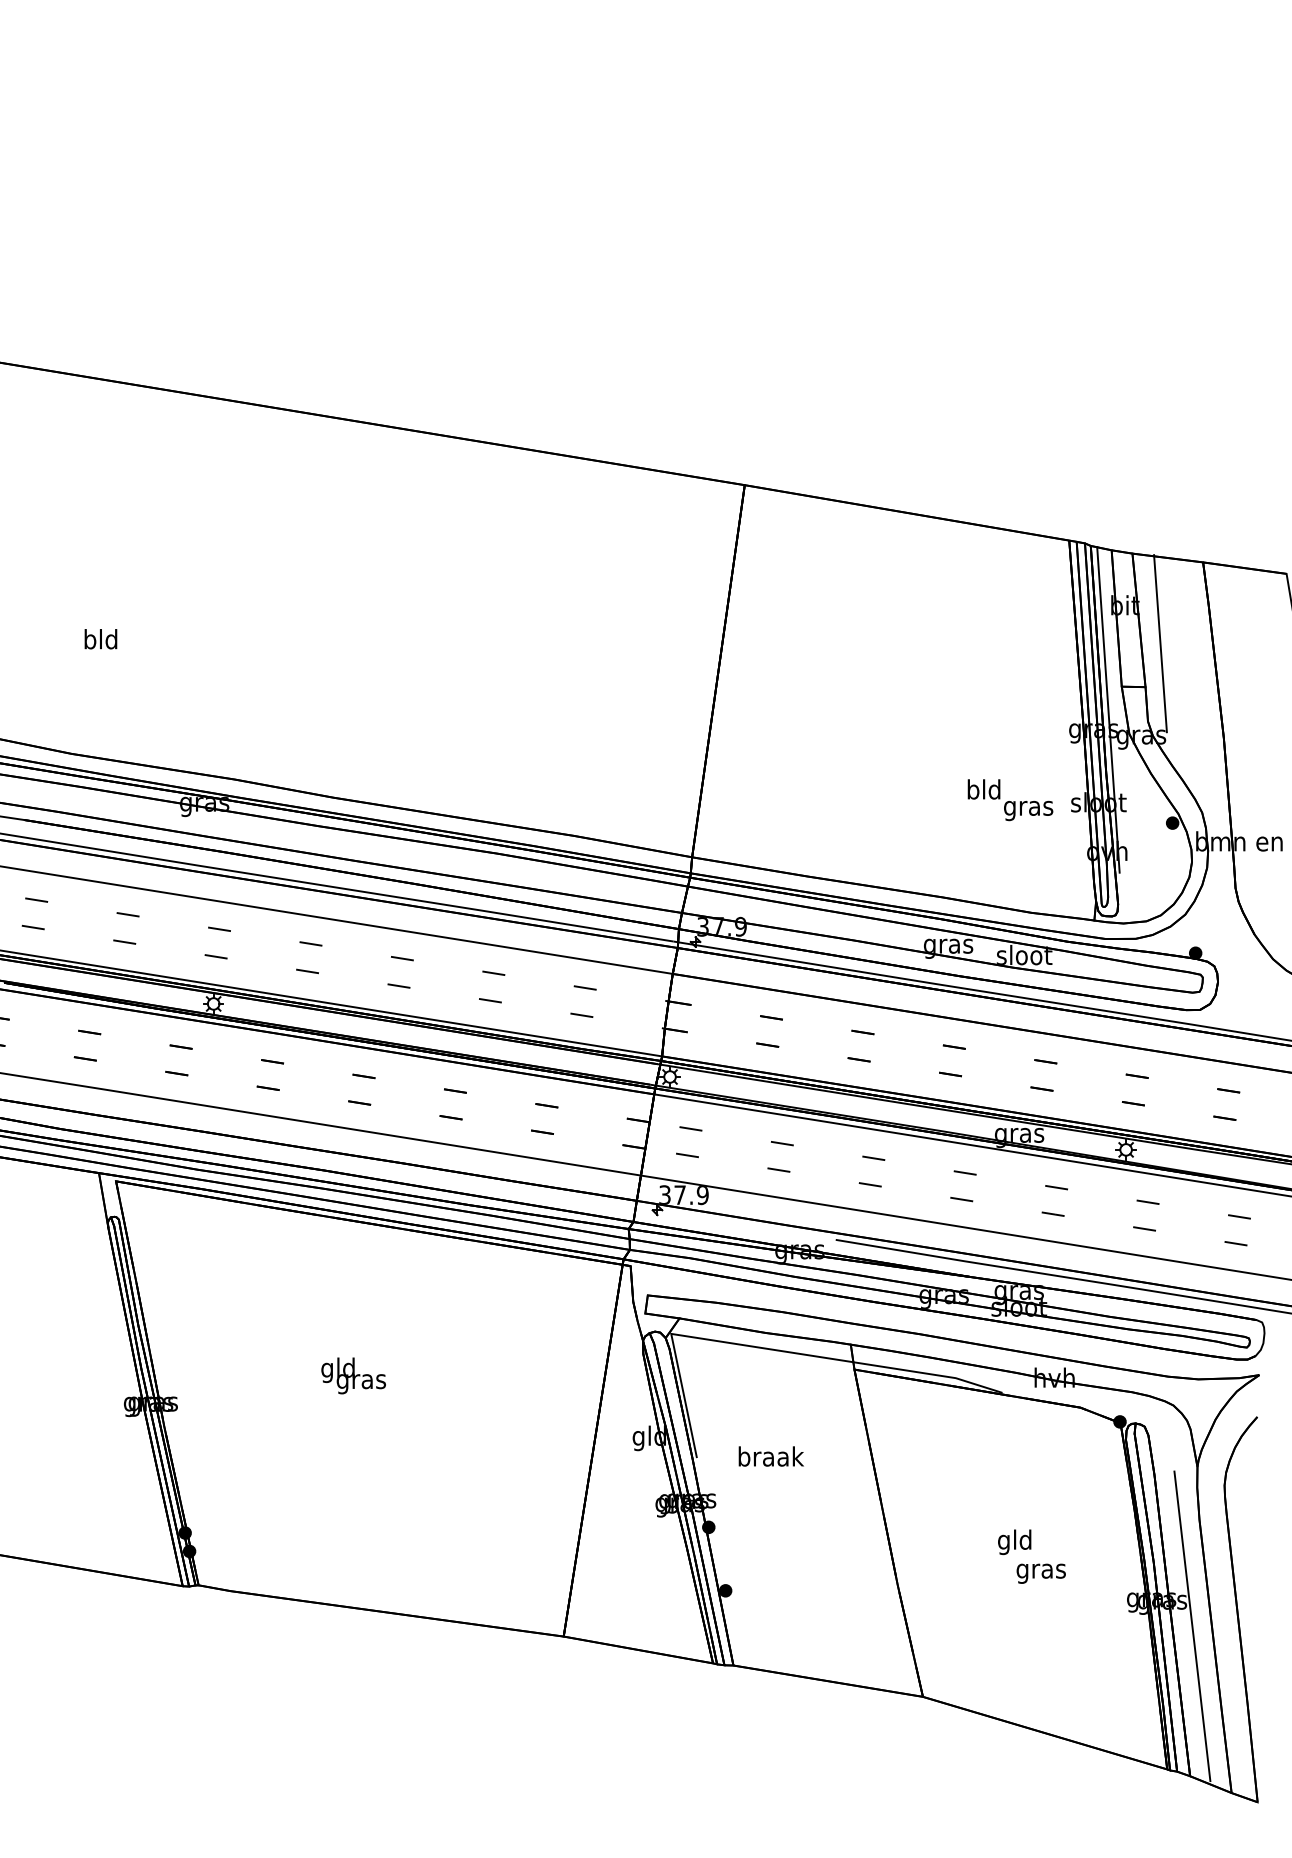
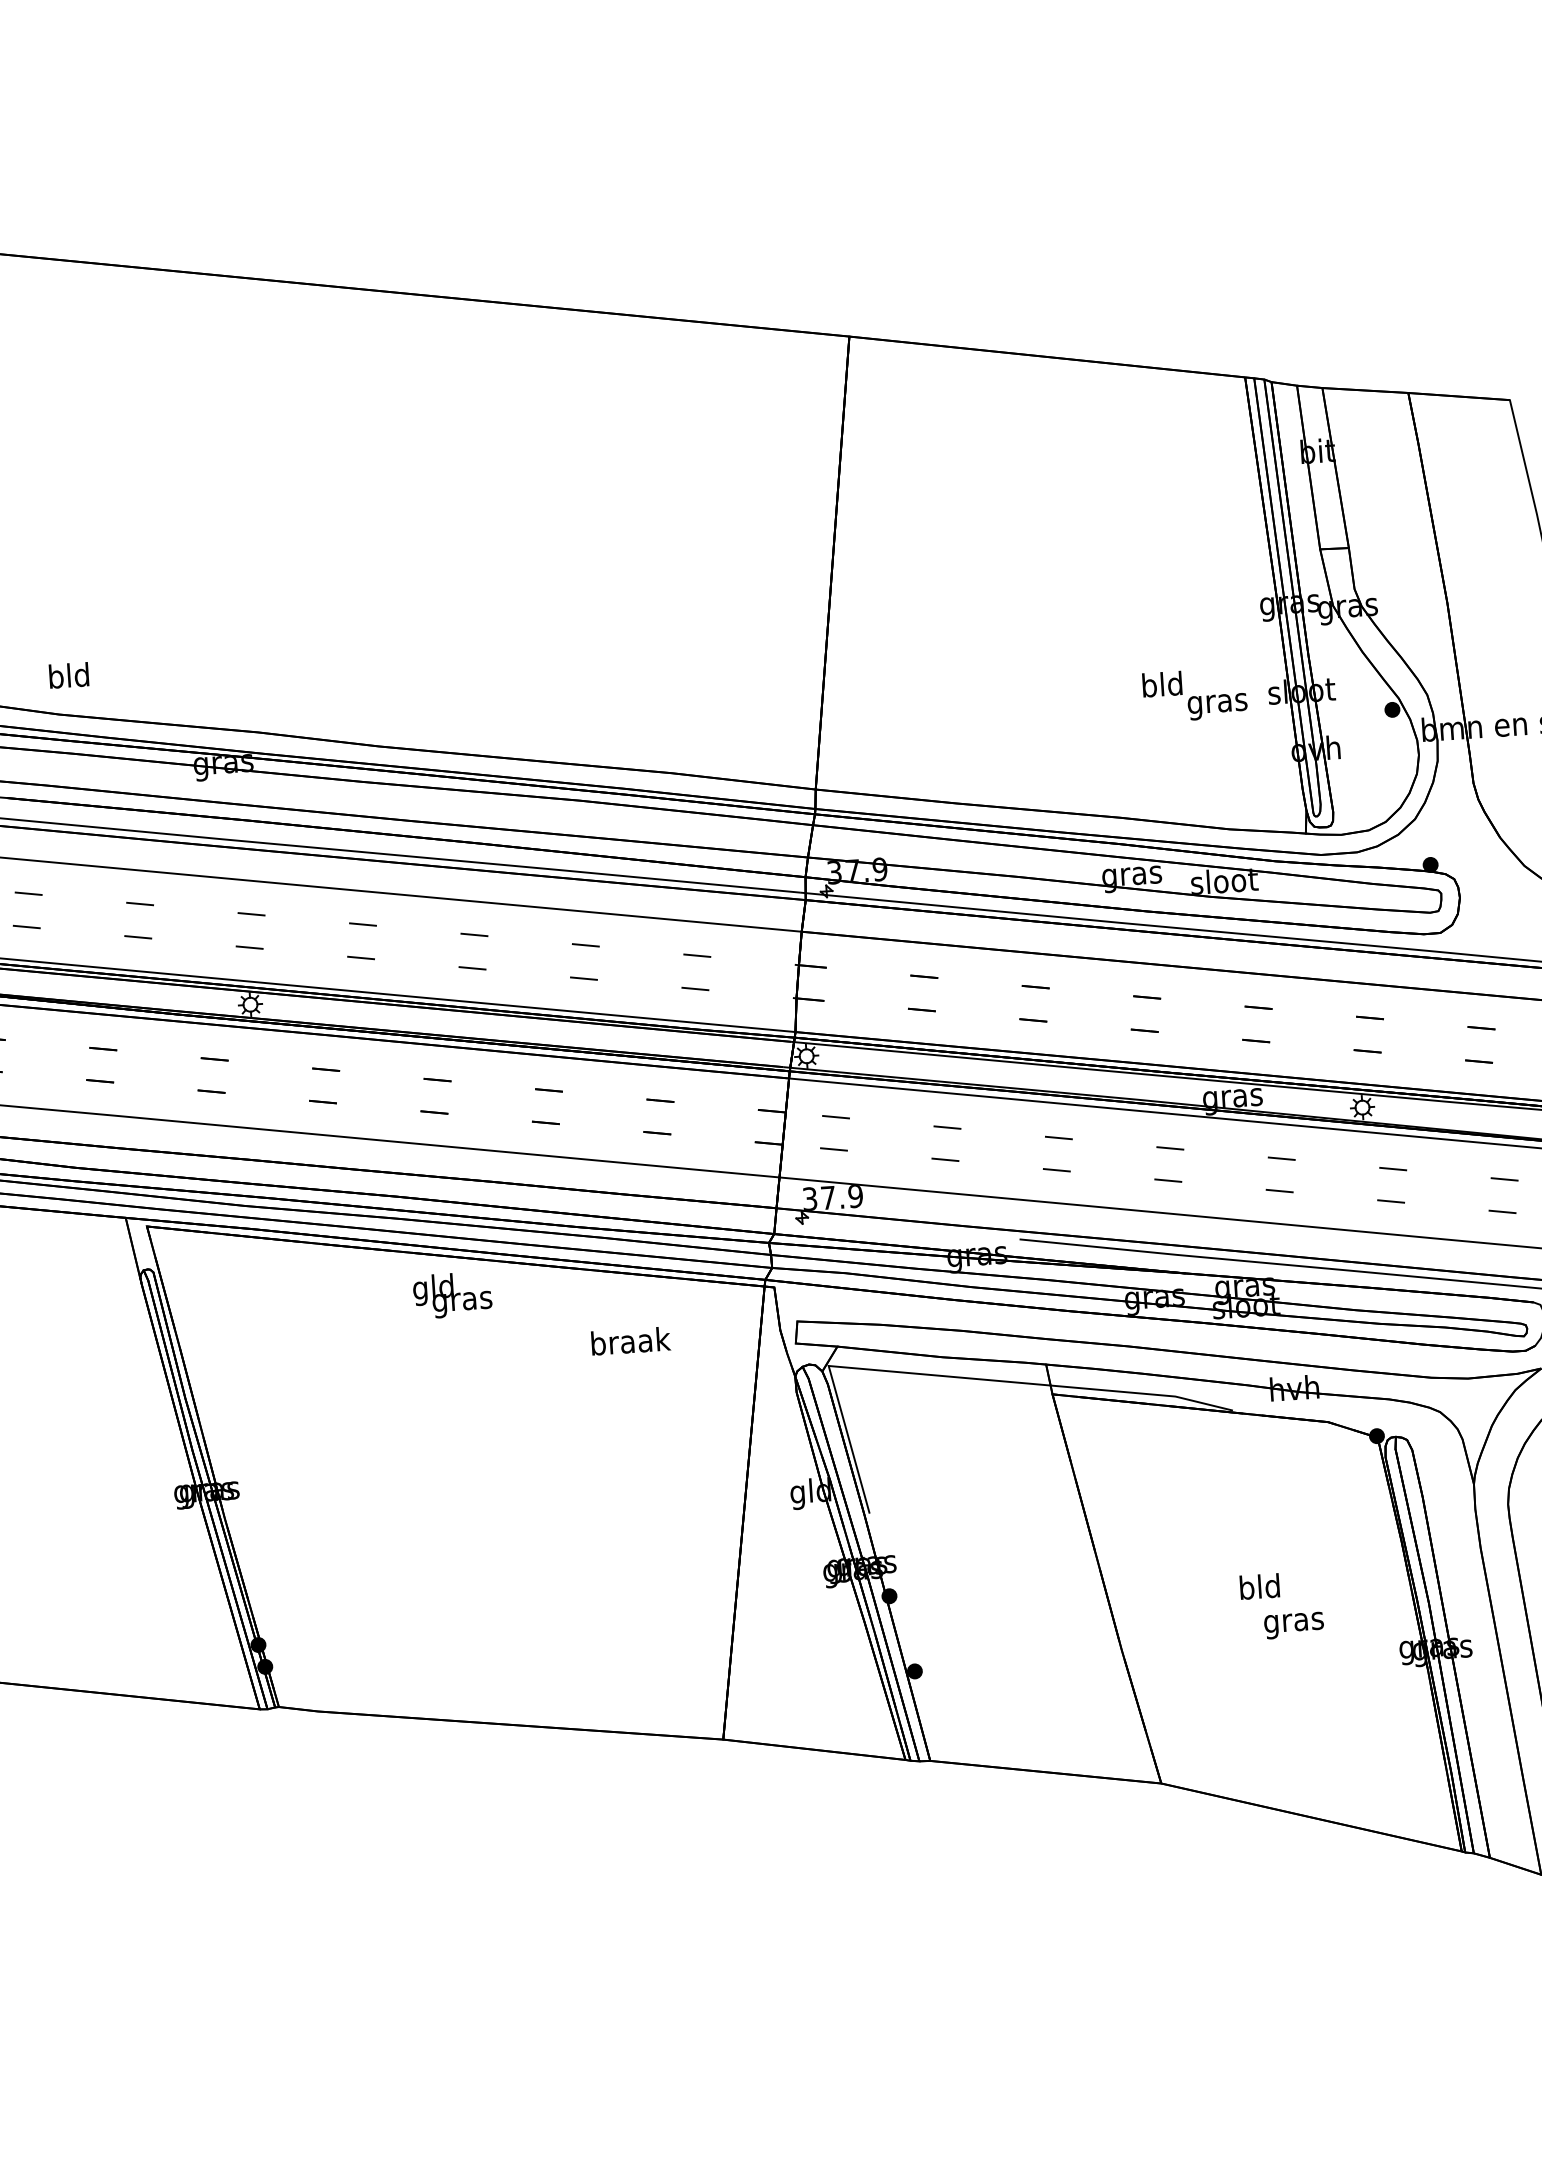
text: (100, 639) -> (68, 675), moved
line: (1160, 643) -> (1363, 494), removed
line: (1108, 709) -> (1305, 577), removed
text: (353, 1375) -> (452, 1294), moved
text: (770, 1456) -> (629, 1341), moved
text: (1004, 1542) -> (1247, 1590), gld -> bld
line: (1192, 1626) -> (1480, 1677), removed

